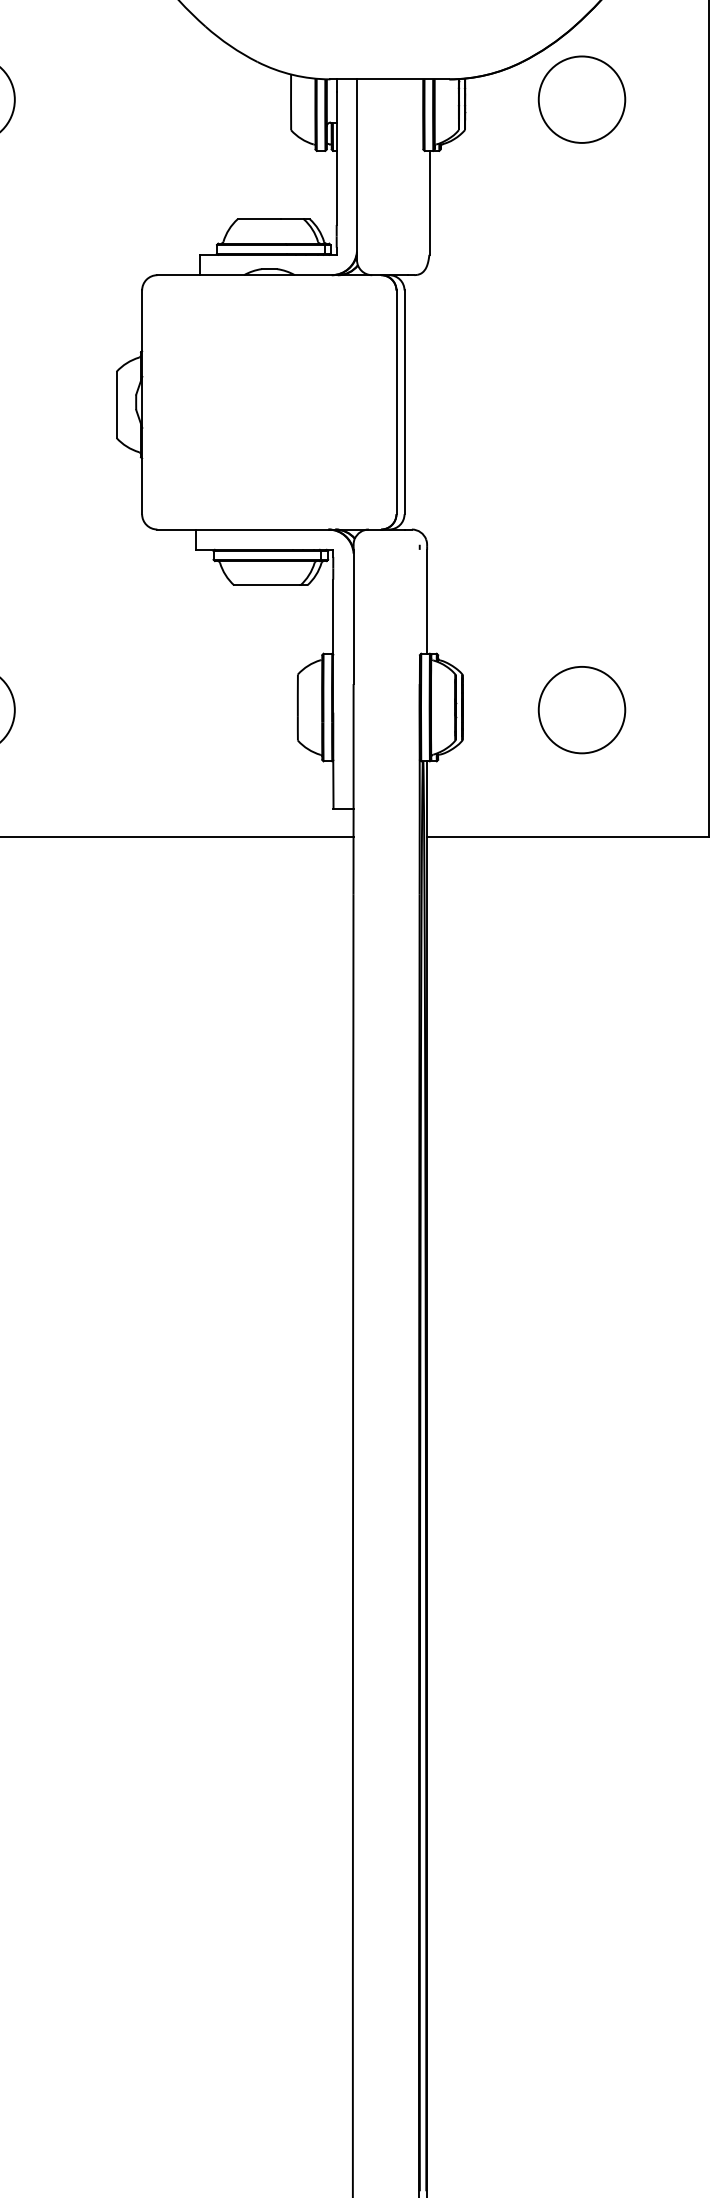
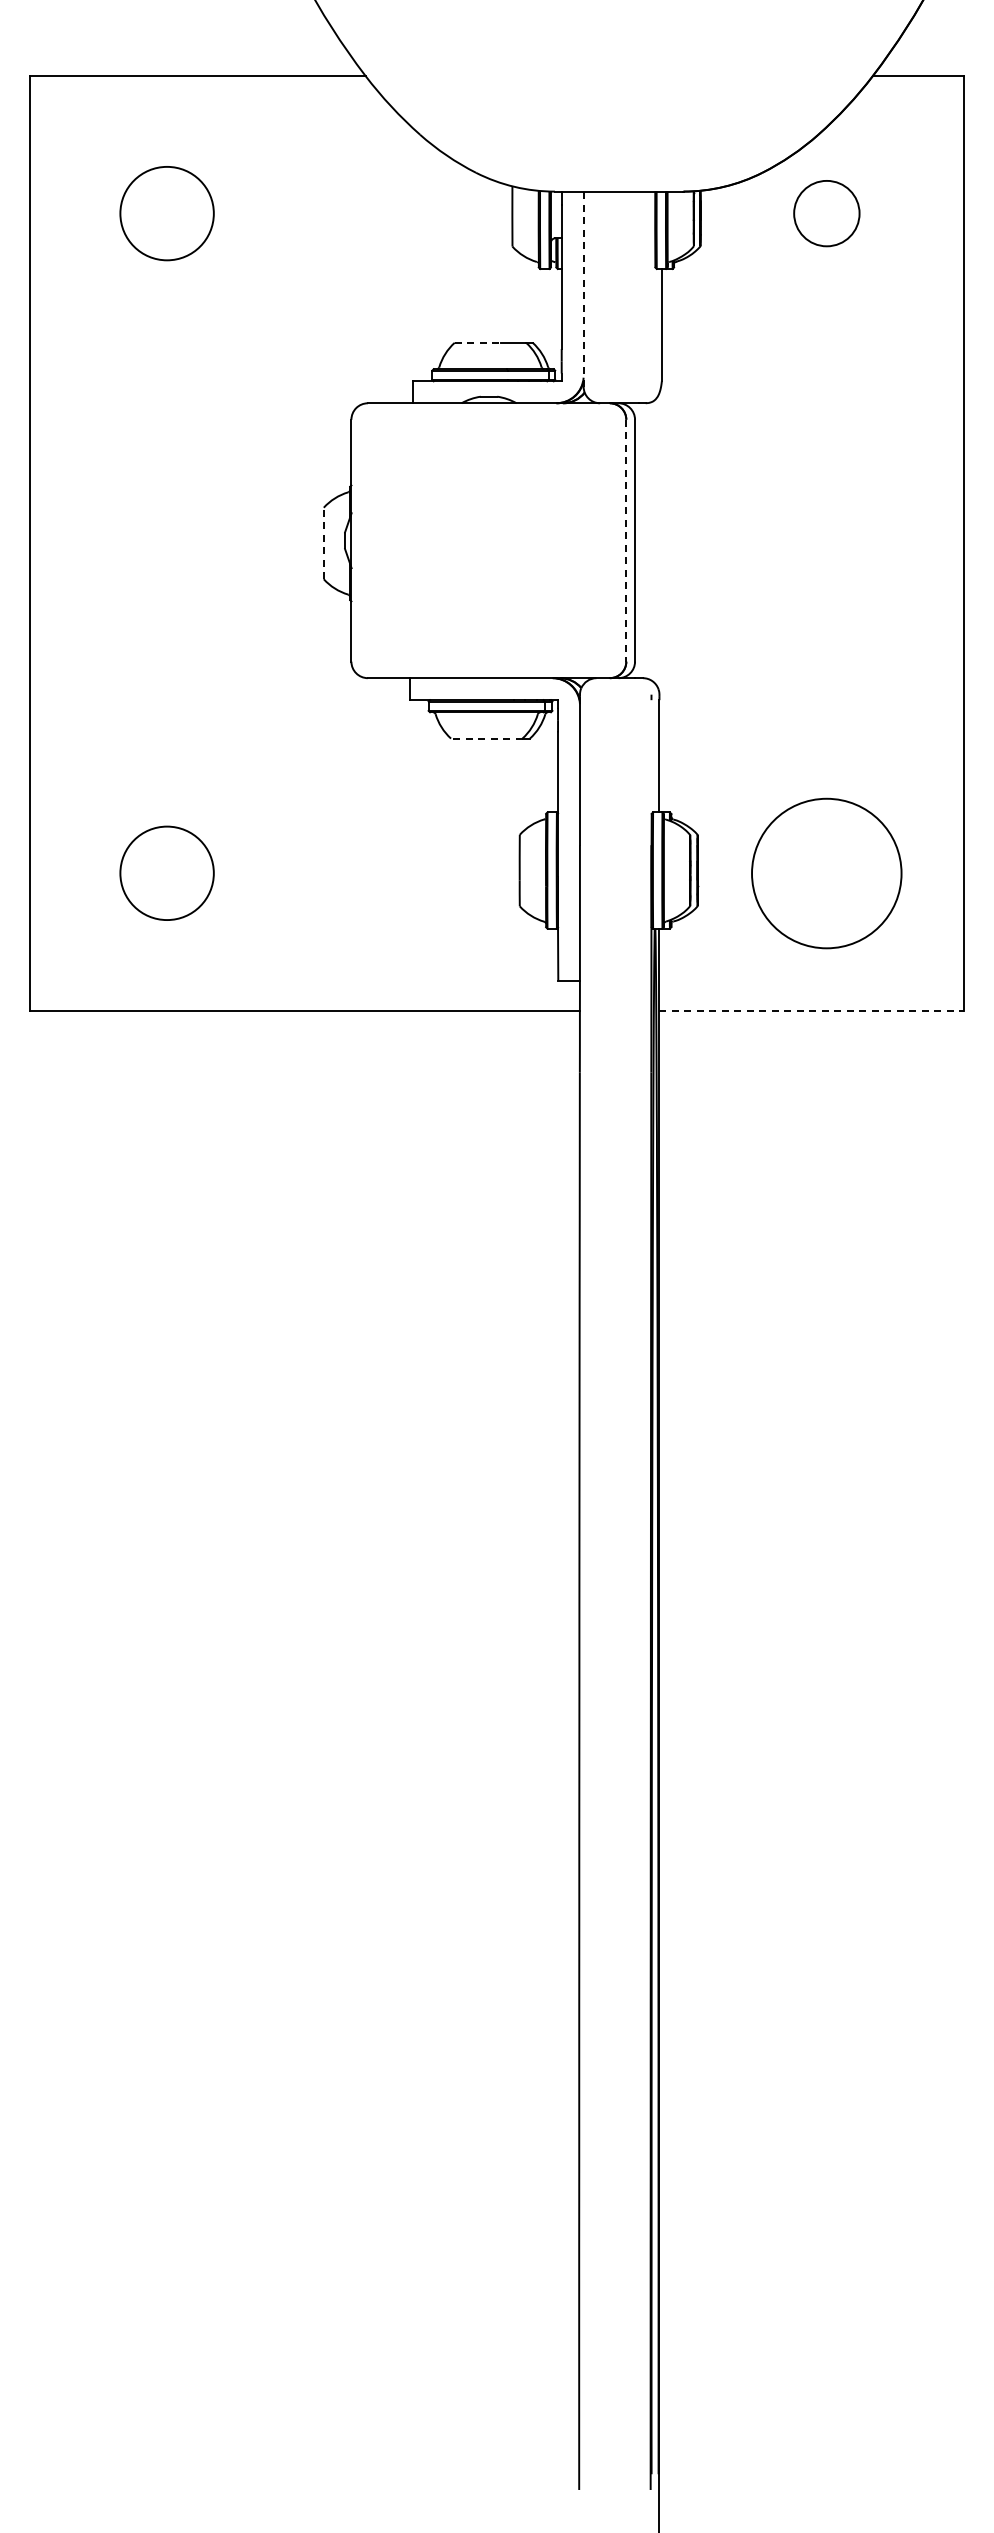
circle: (581, 99) -> (826, 213), size x0.7
line: (356, 169) -> (583, 289), solid -> dashed
line: (259, 218) -> (478, 342), solid -> dashed
line: (396, 402) -> (626, 540), solid -> dashed
line: (116, 404) -> (323, 543), solid -> dashed
line: (267, 585) -> (486, 738), solid -> dashed
circle: (581, 709) -> (826, 872), size x1.6
line: (568, 837) -> (812, 1010), solid -> dashed

